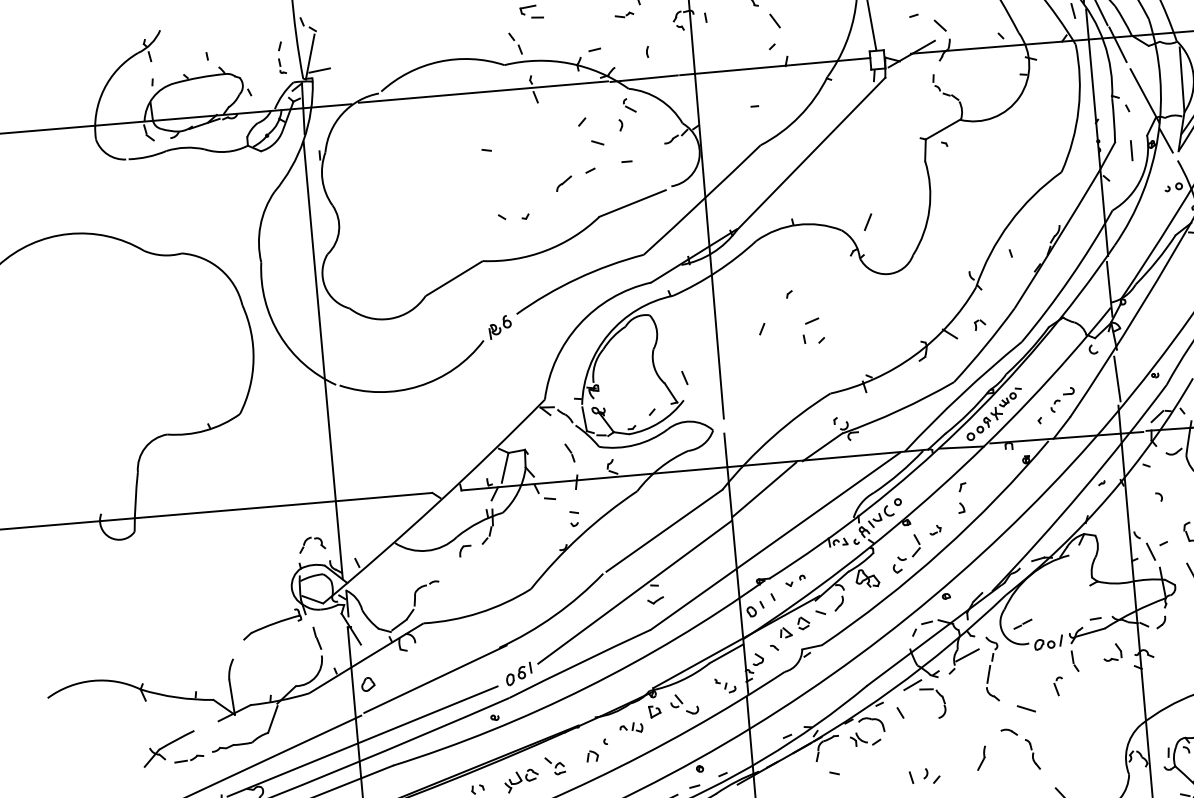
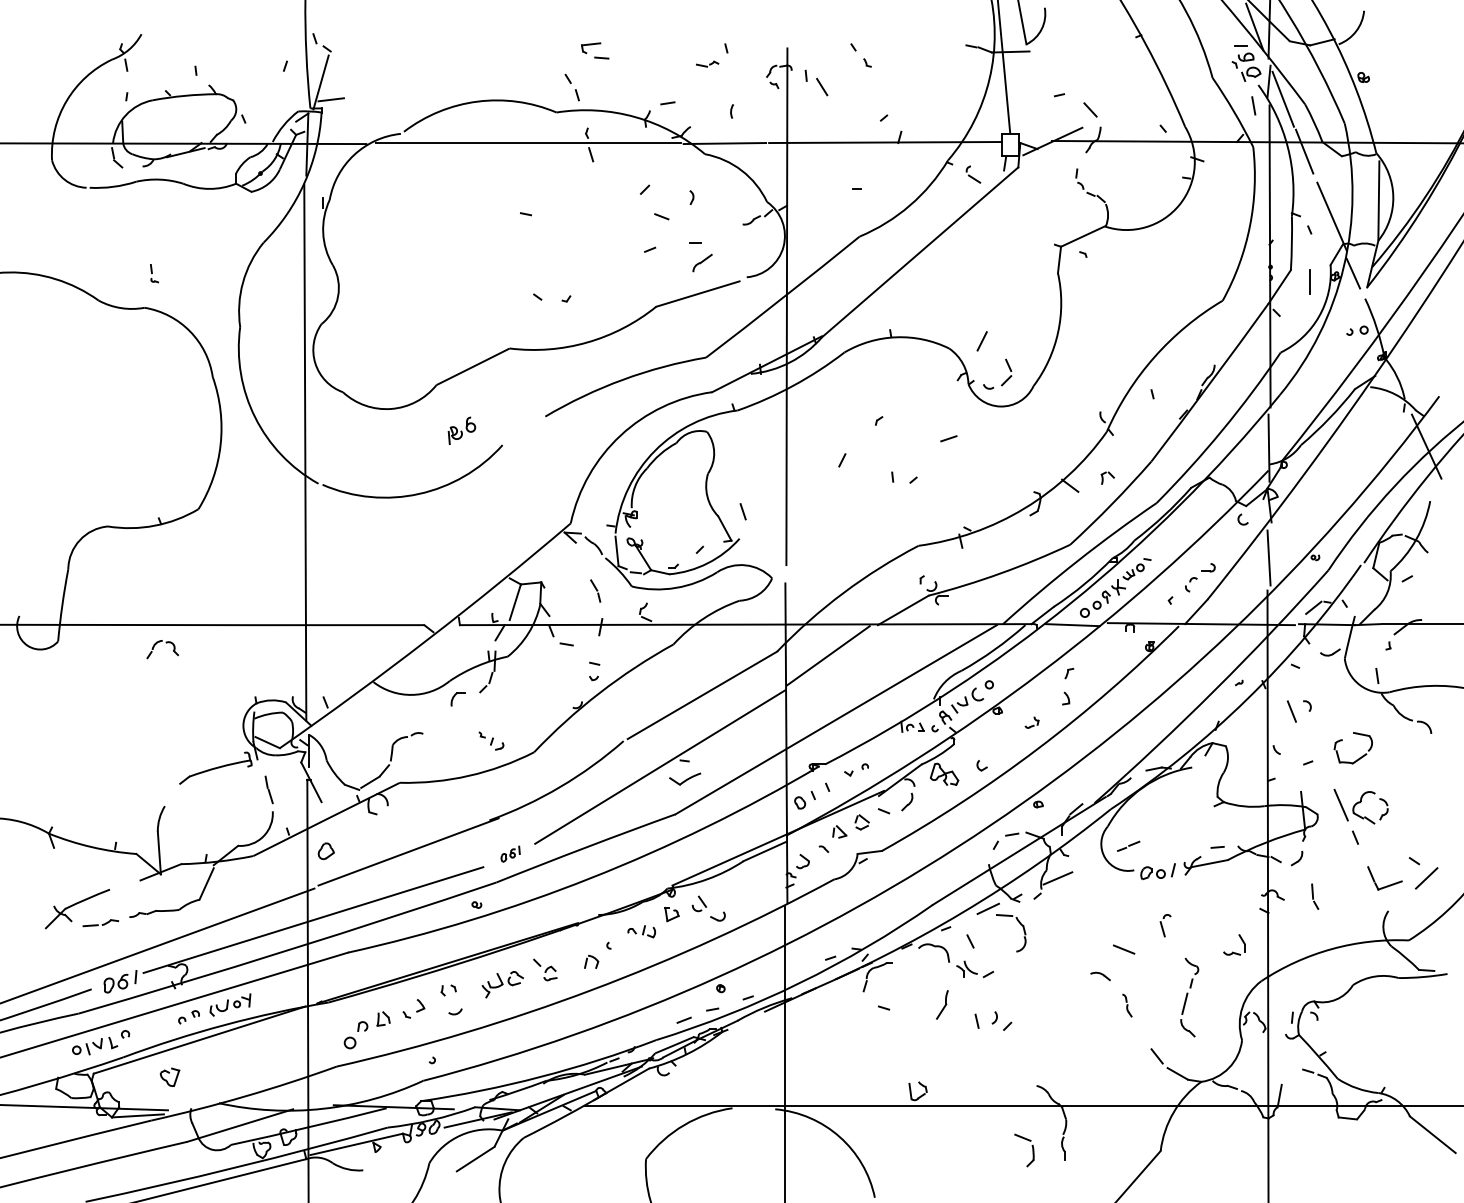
line: (775, 20) -> (822, 86), moved
part: (282, 66) -> (154, 273), moved
part: (629, 105) -> (973, 174), moved
part: (563, 183) -> (702, 262), moved
line: (811, 320) -> (948, 438), moved
part: (499, 327) -> (461, 430), moved
part: (314, 539) -> (166, 643), moved
line: (1150, 551) -> (1291, 711), moved
part: (915, 552) -> (1005, 380), moved
part: (655, 600) -> (684, 779), size x1.6
part: (1111, 657) -> (1232, 951), moved
part: (1075, 660) -> (1315, 896), moved
part: (992, 668) -> (1189, 997), moved
part: (518, 673) -> (510, 853), size x0.6
part: (725, 685) -> (491, 740), moved
part: (865, 738) -> (975, 969), moved
part: (1033, 754) -> (1127, 1005), size x0.6
part: (981, 757) -> (942, 1004), moved

